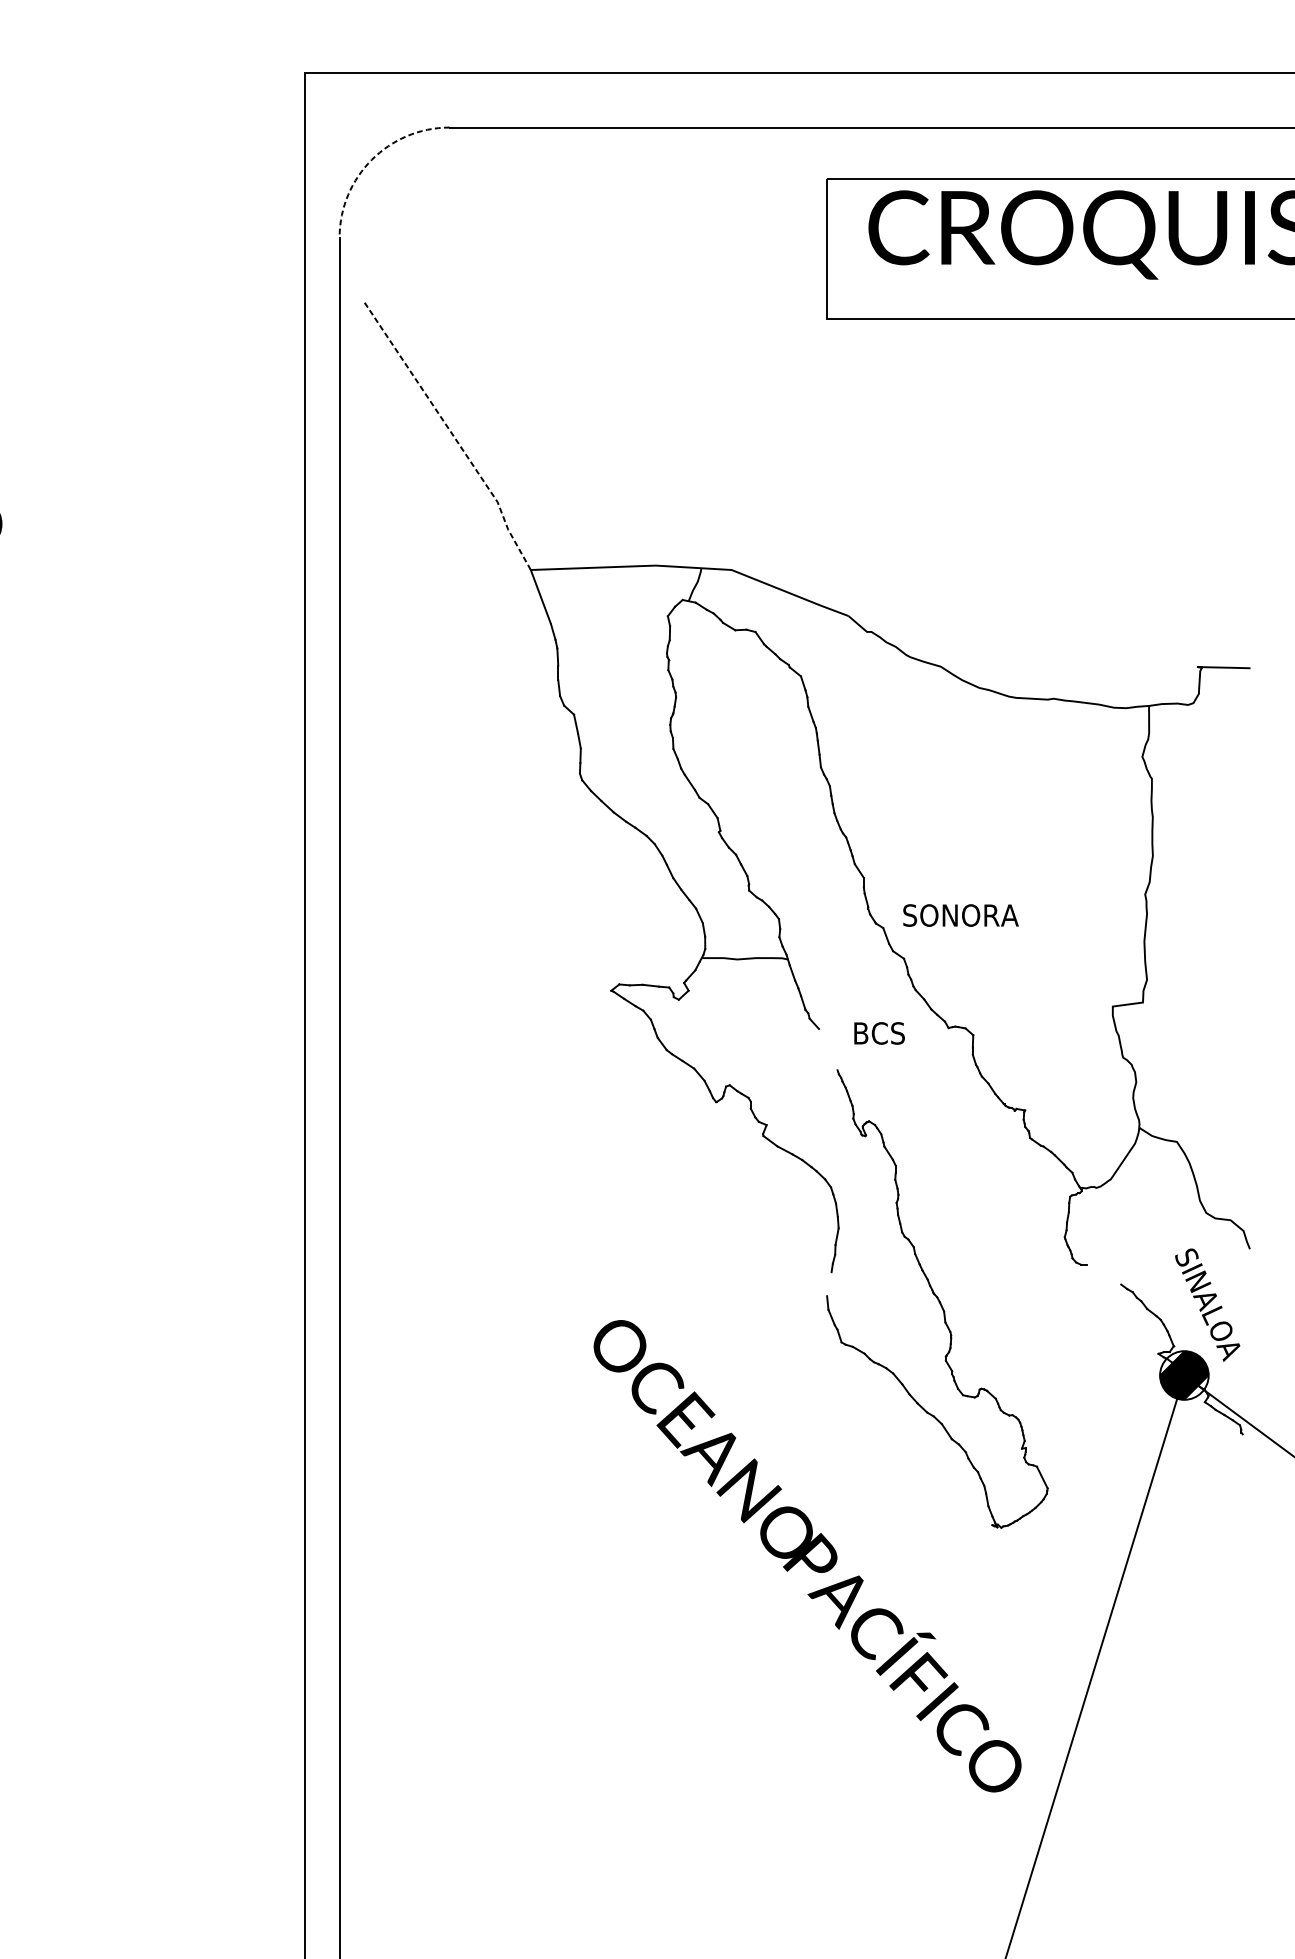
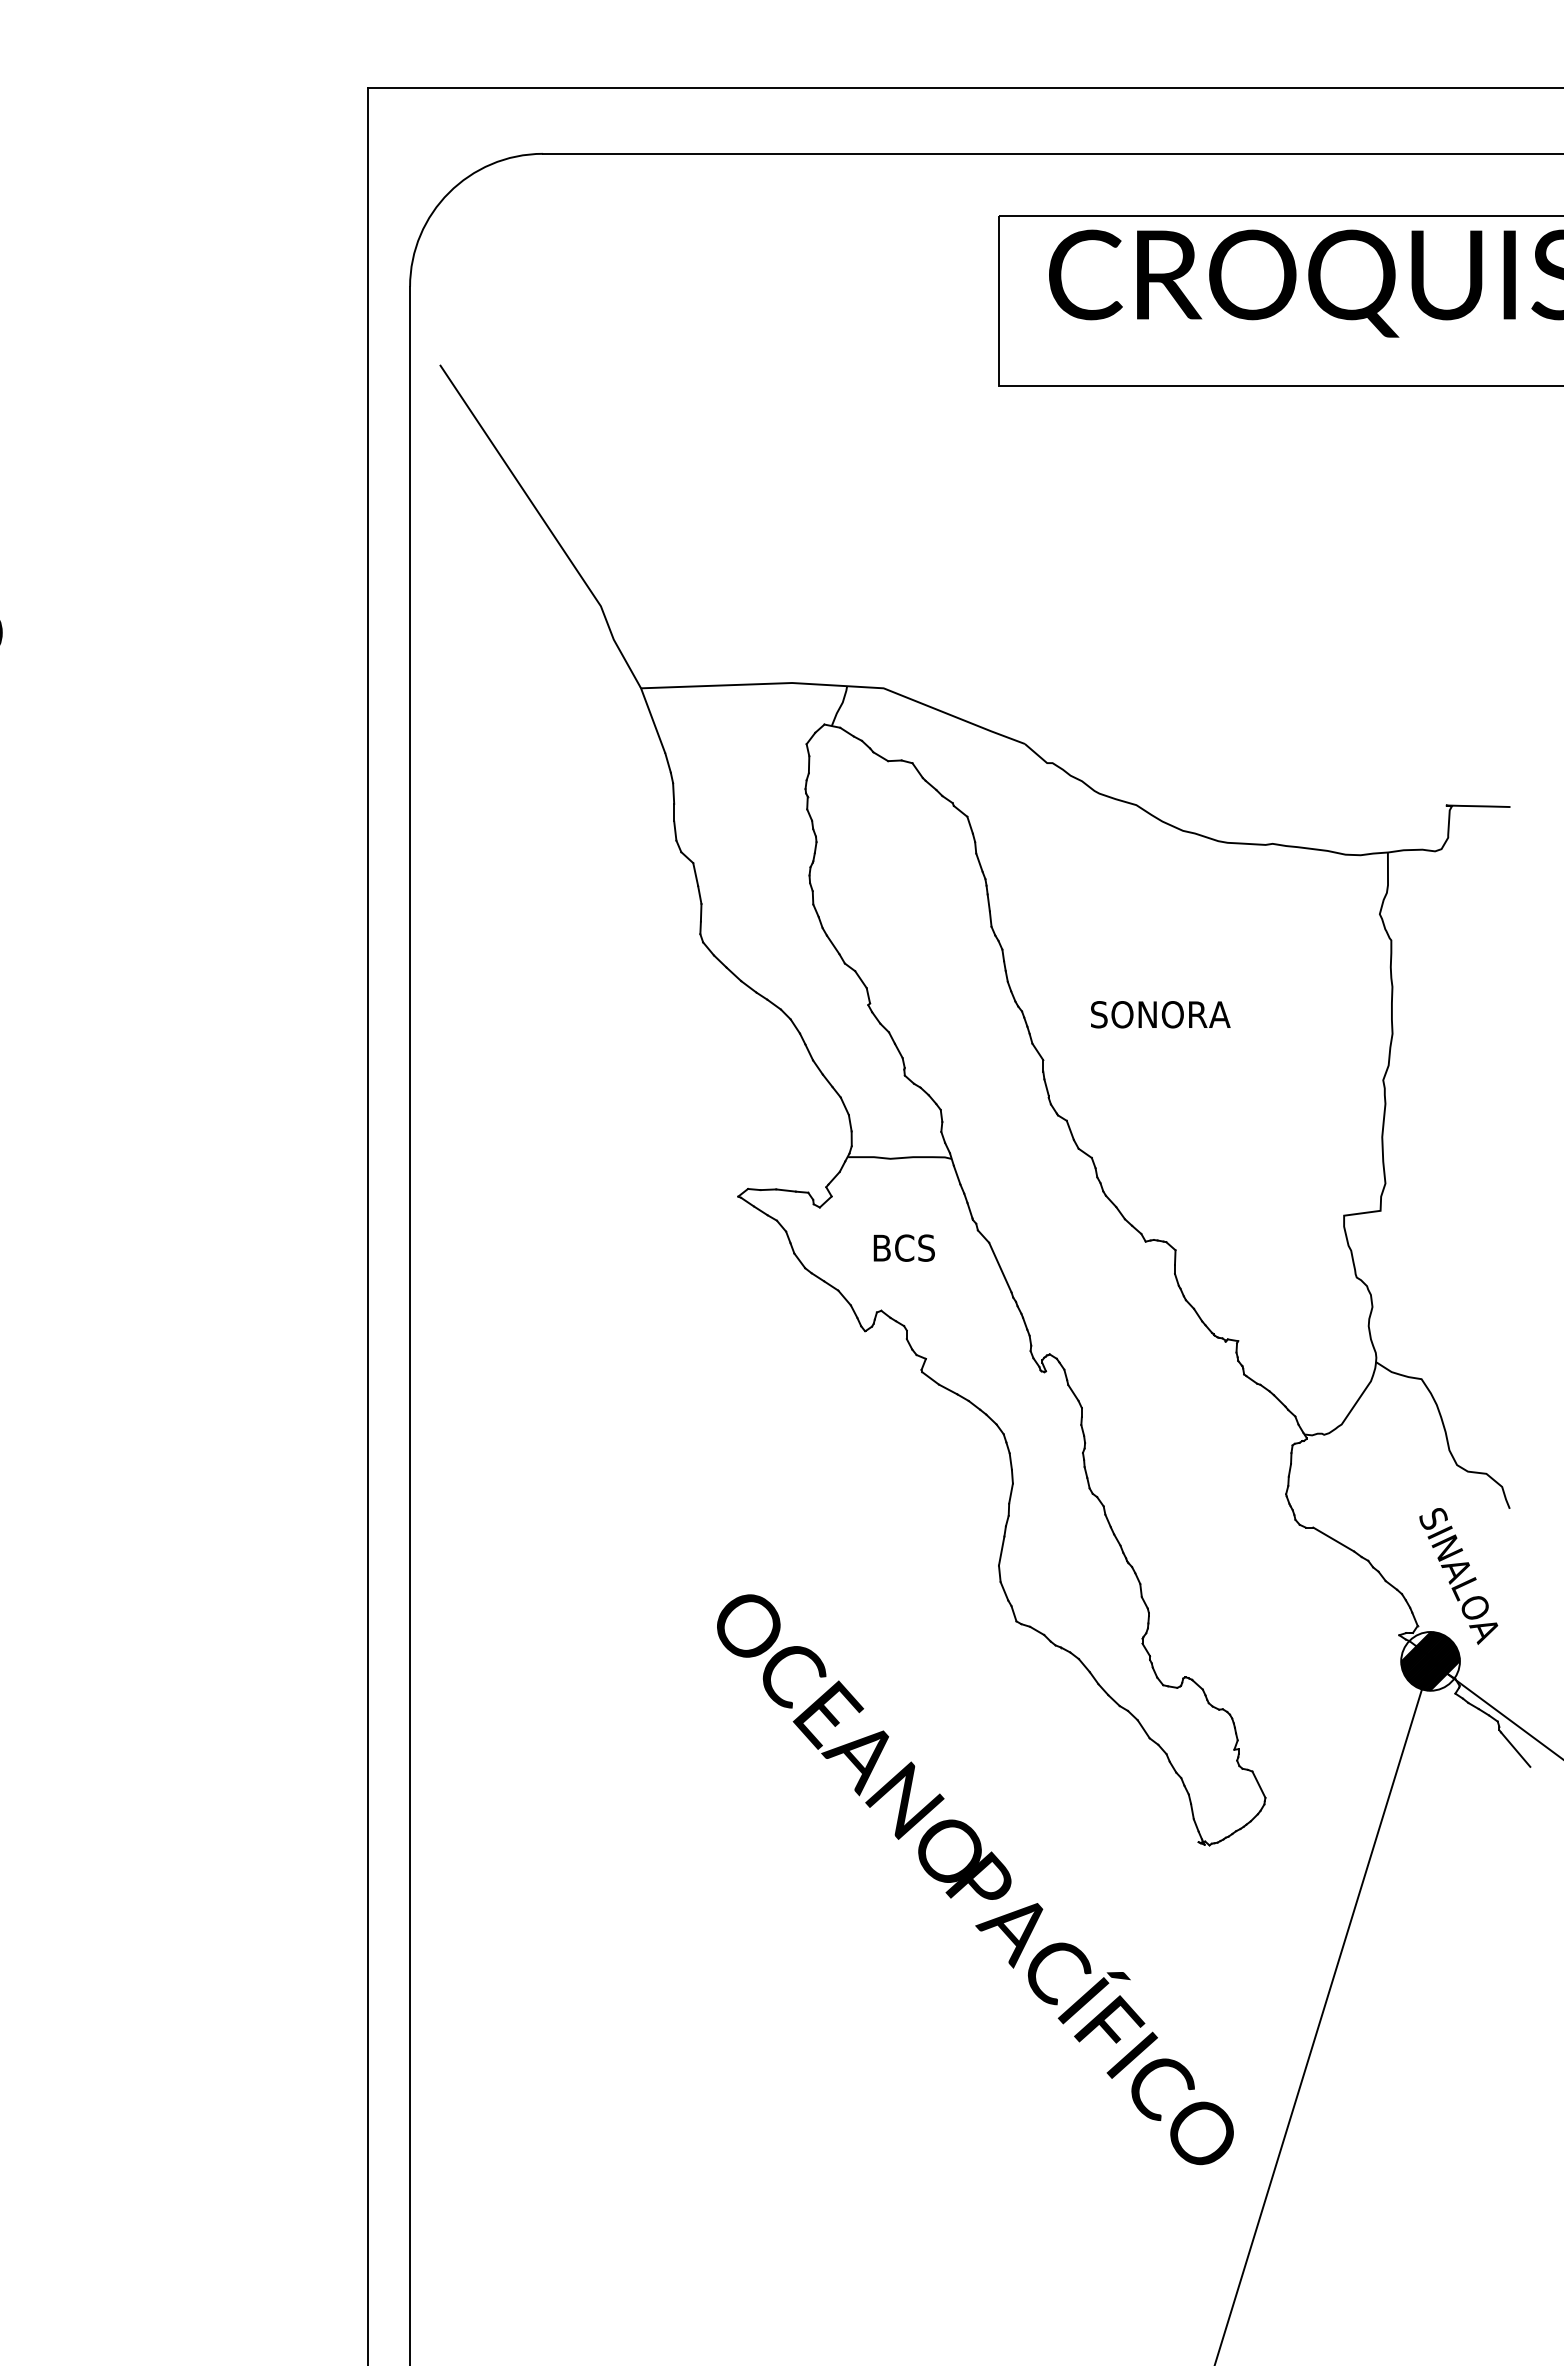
arc: (372, 159) -> (449, 192), dashed -> solid
line: (452, 434) -> (546, 524), dashed -> solid
text: (960, 915) -> (1160, 1014), moved
text: (878, 1032) -> (903, 1247), moved
line: (828, 1049) -> (1000, 1267), added
line: (1104, 1274) -> (1333, 1539), added
line: (829, 1283) -> (1001, 1550), added
line: (1254, 1448) -> (1515, 1749), added

